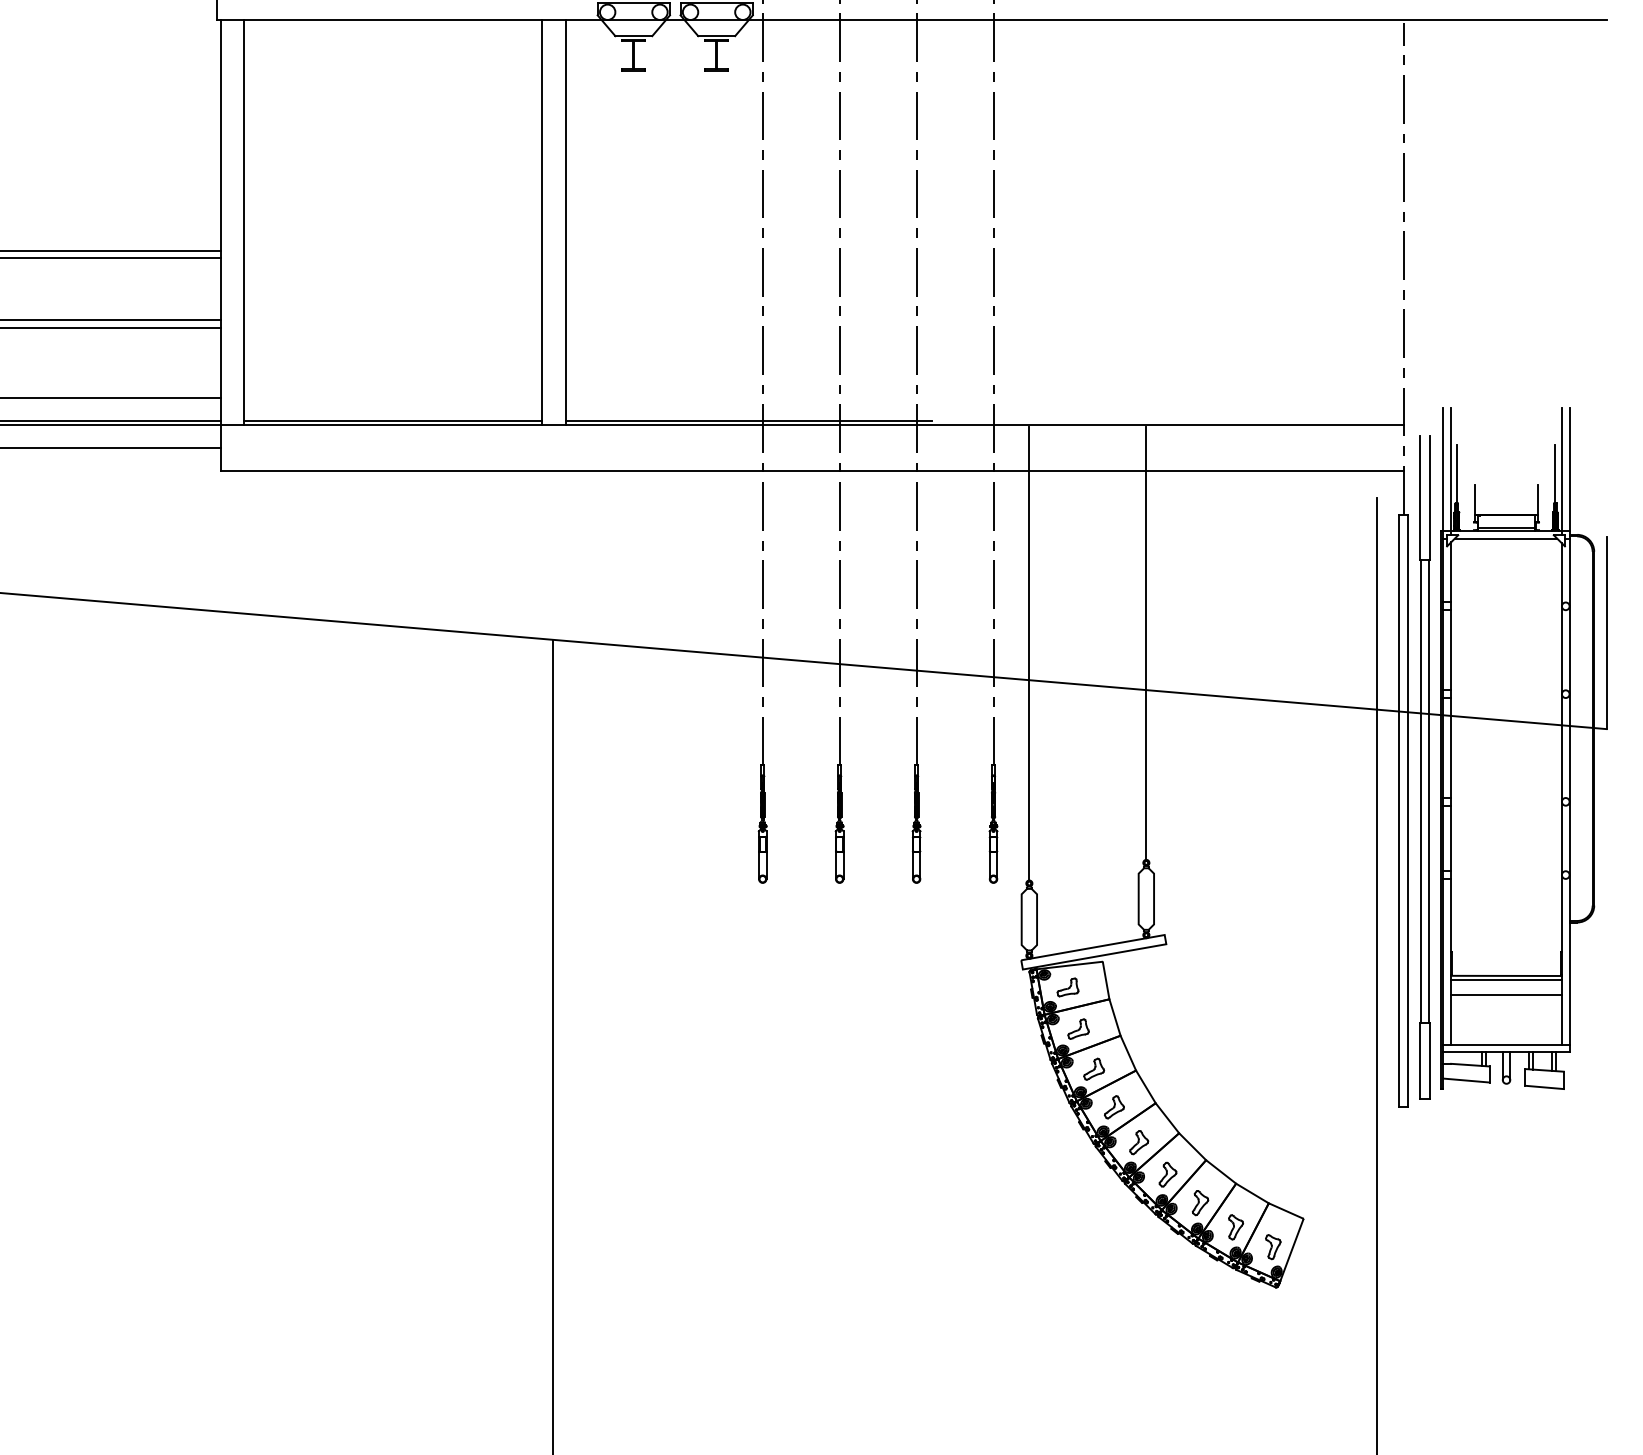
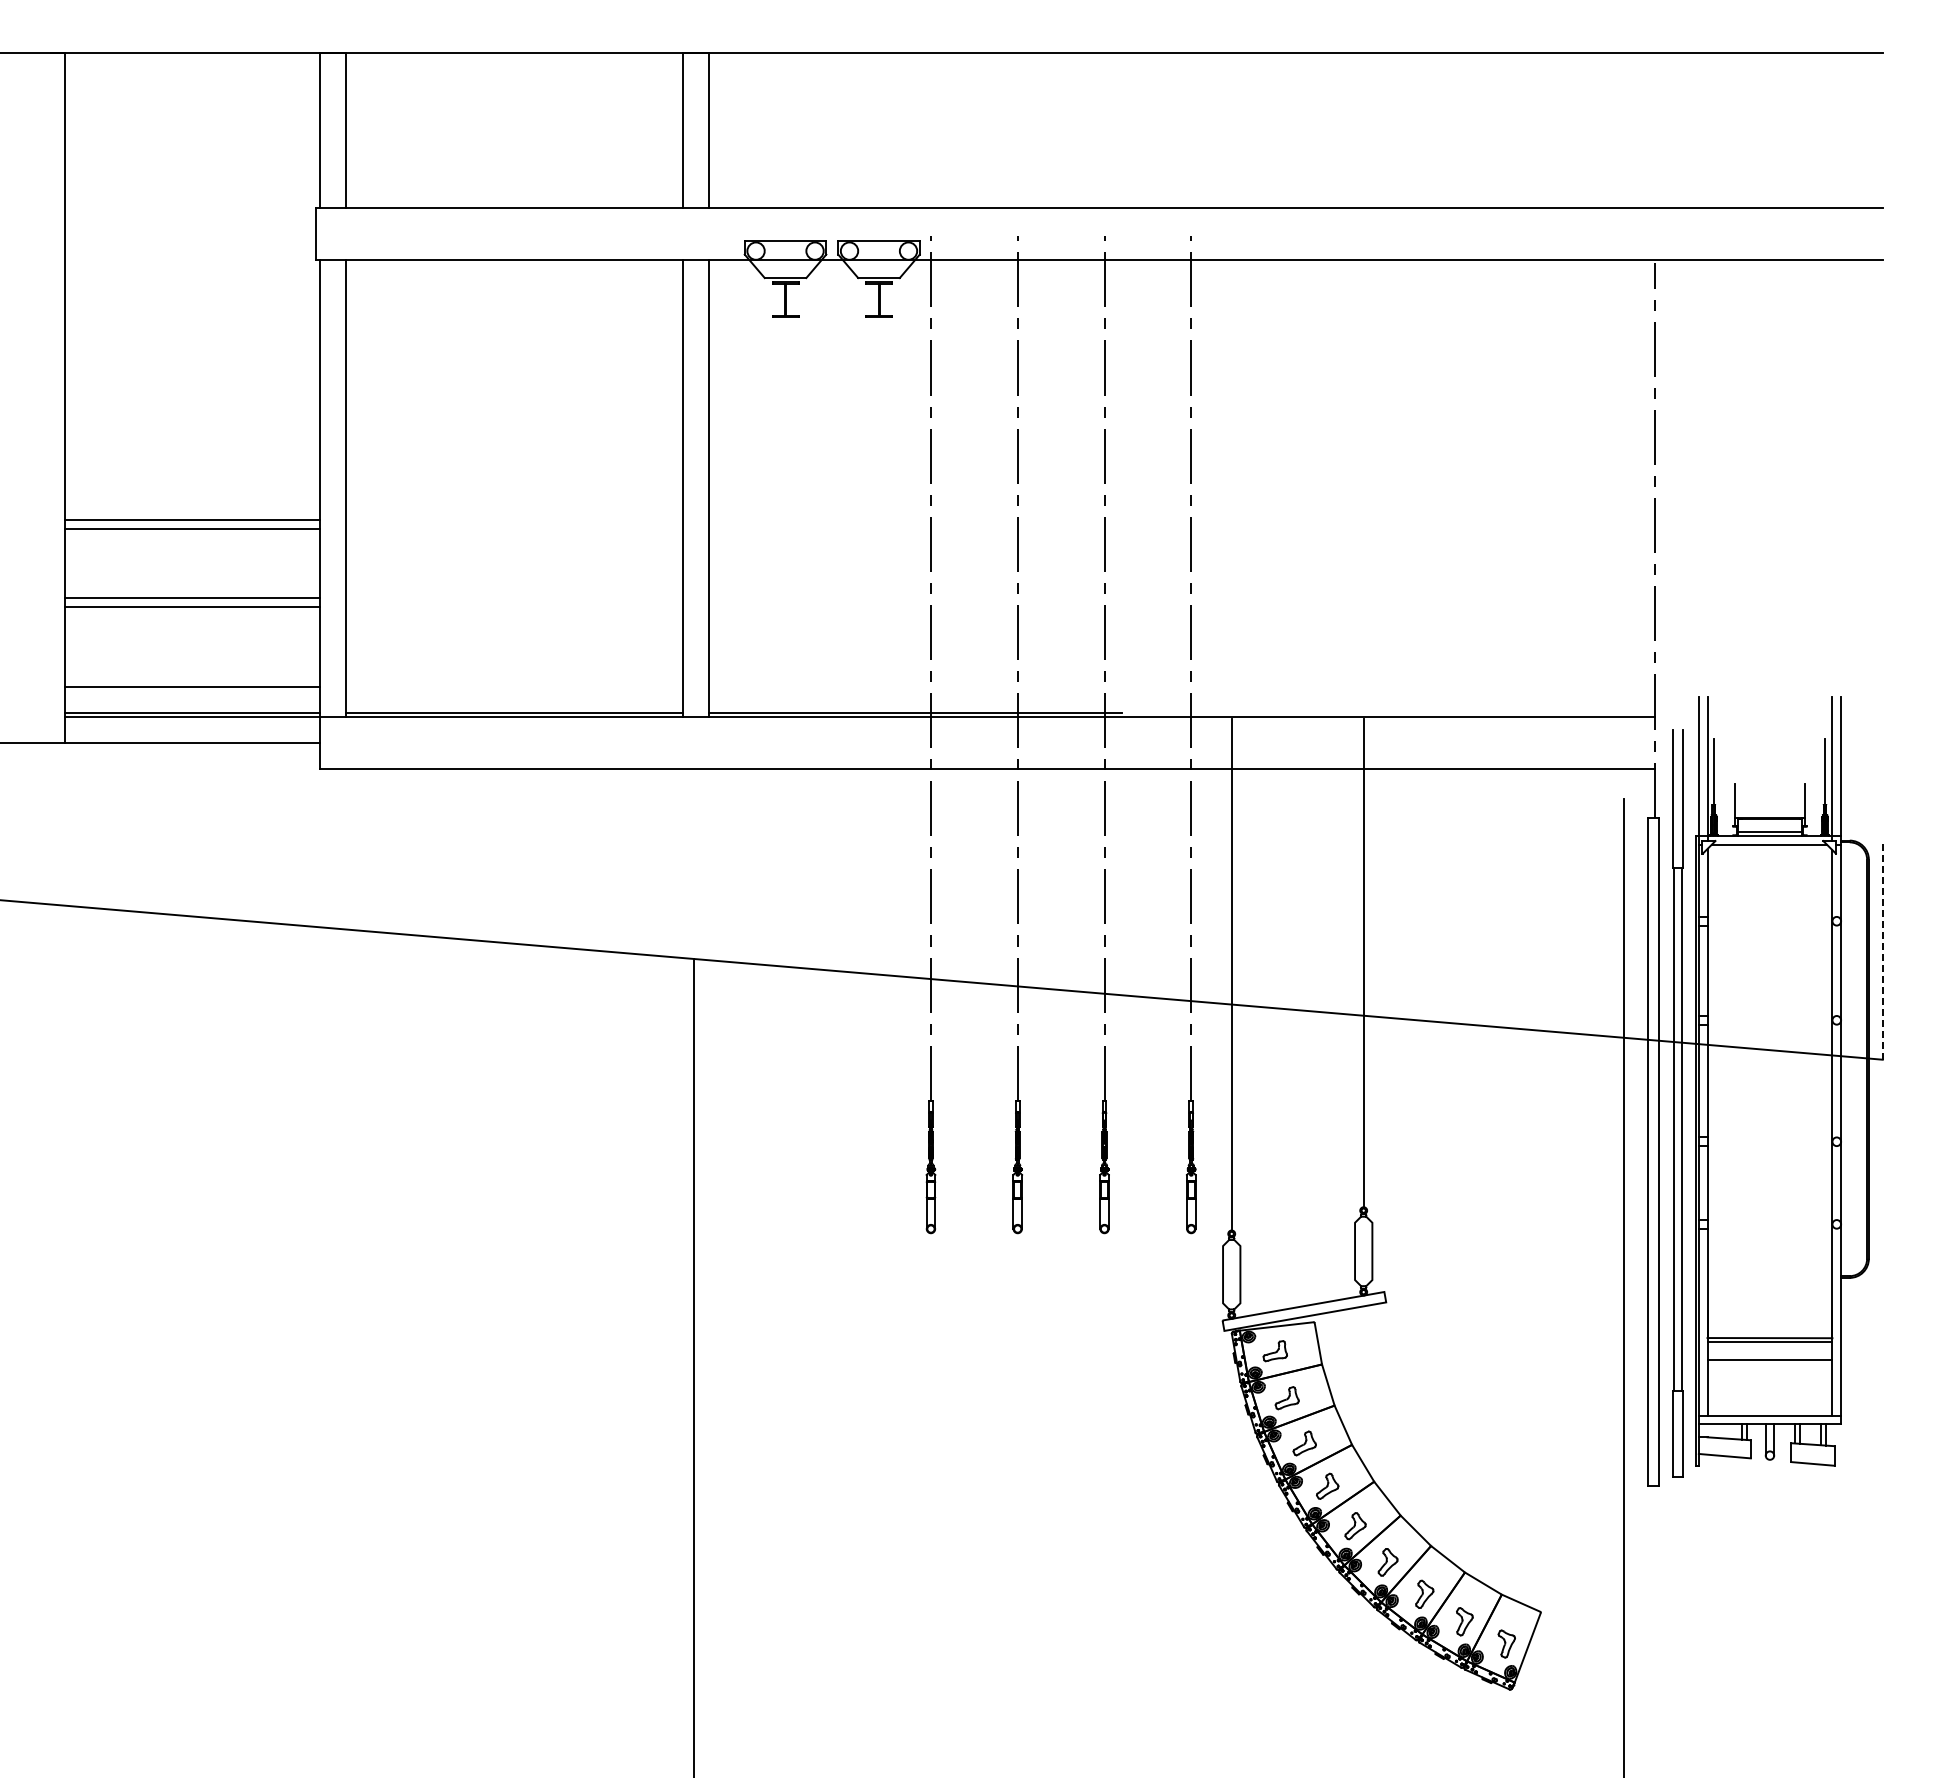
line: (1606, 632) -> (1882, 950), solid -> dashed

